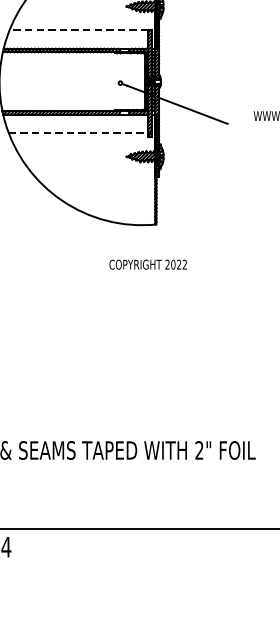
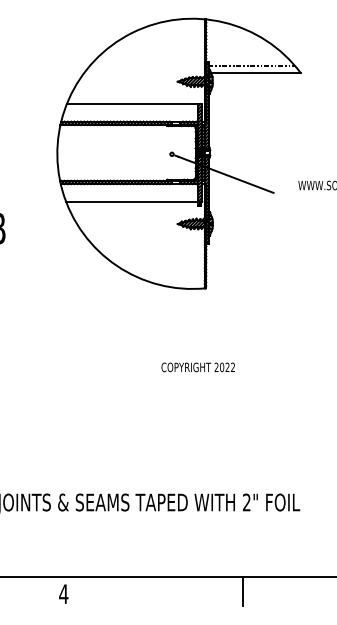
line: (78, 30) -> (132, 104), dashed -> solid
line: (78, 132) -> (132, 201), dashed -> solid
text: (147, 264) -> (197, 367), moved
line: (195, 544) -> (243, 591), added

